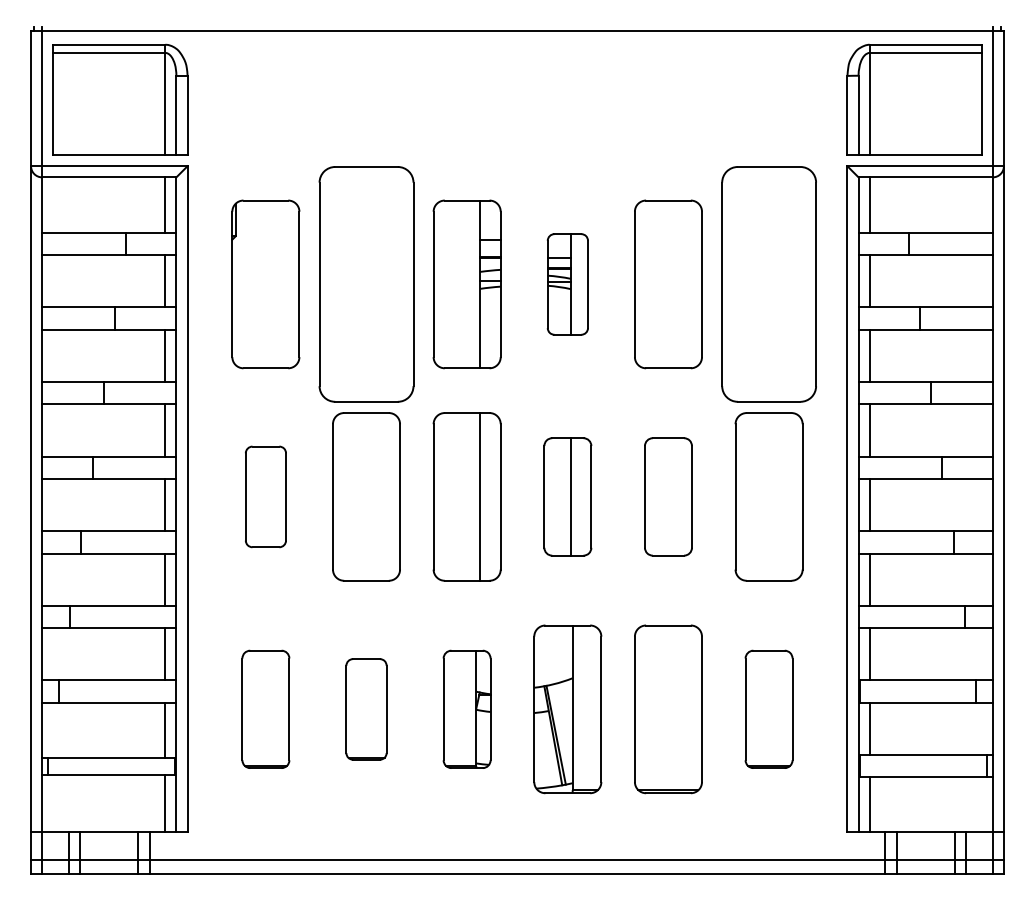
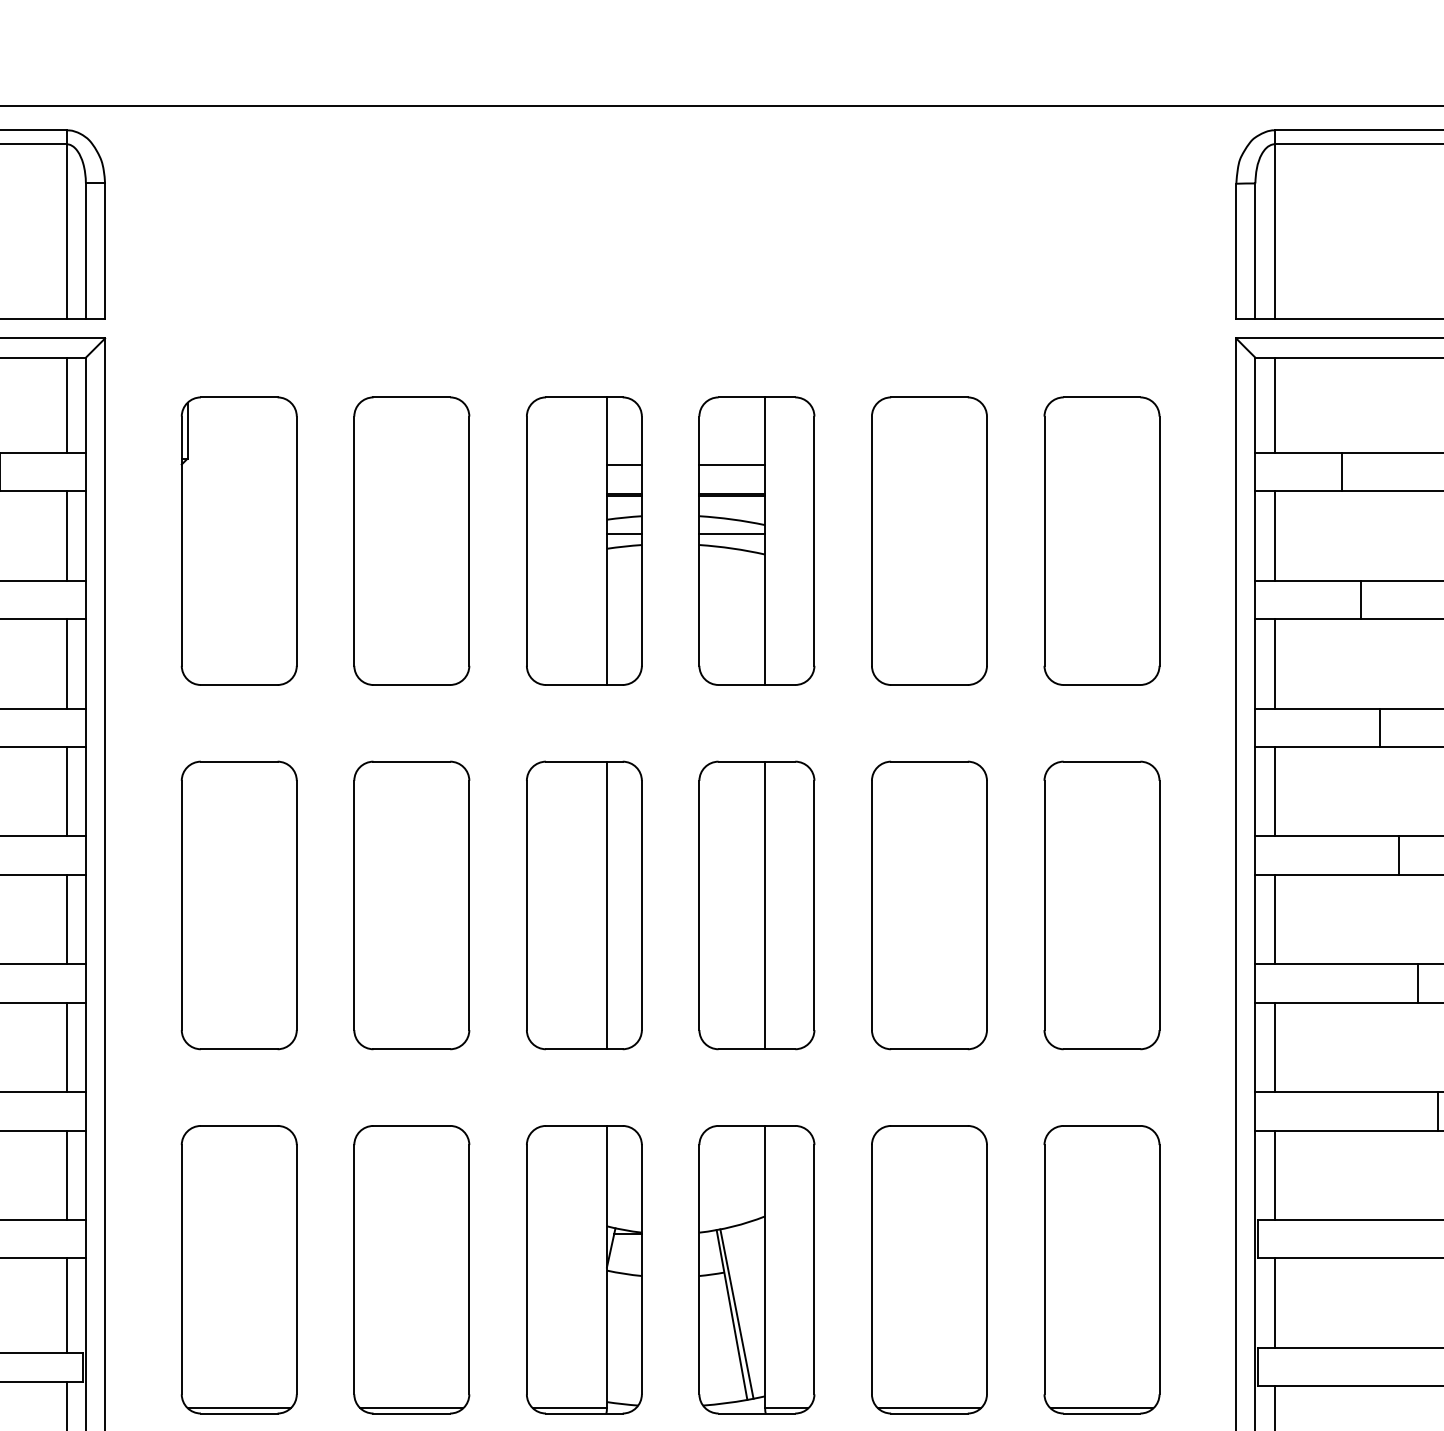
part: (366, 284) -> (411, 541), size x0.71
part: (567, 284) -> (756, 541), size x1.67
part: (768, 284) -> (1100, 541), size x0.71
part: (265, 496) -> (238, 904), size x1.67
part: (567, 496) -> (756, 904), size x1.43
part: (668, 496) -> (929, 904), size x1.43
part: (265, 709) -> (238, 1269), size x1.43
part: (366, 709) -> (411, 1269), size x1.67
part: (466, 709) -> (583, 1269), size x1.43
part: (768, 709) -> (1100, 1269), size x1.43

